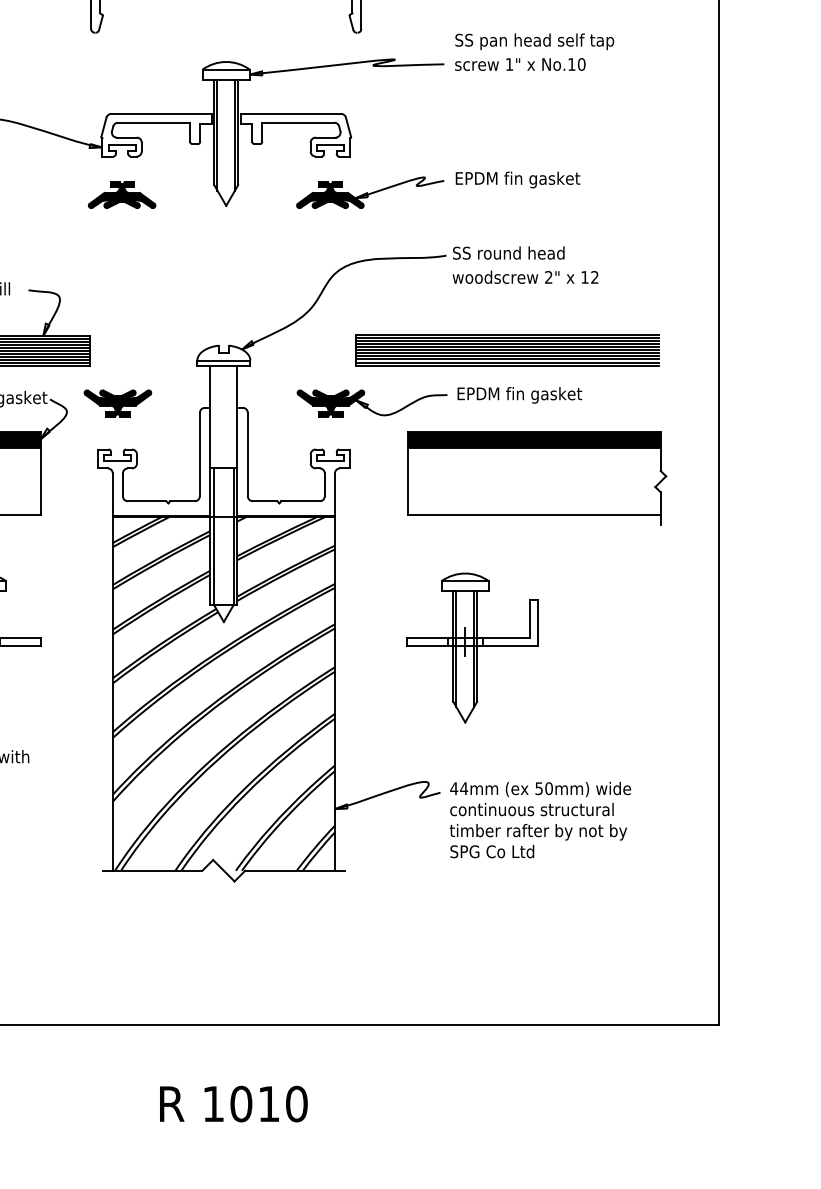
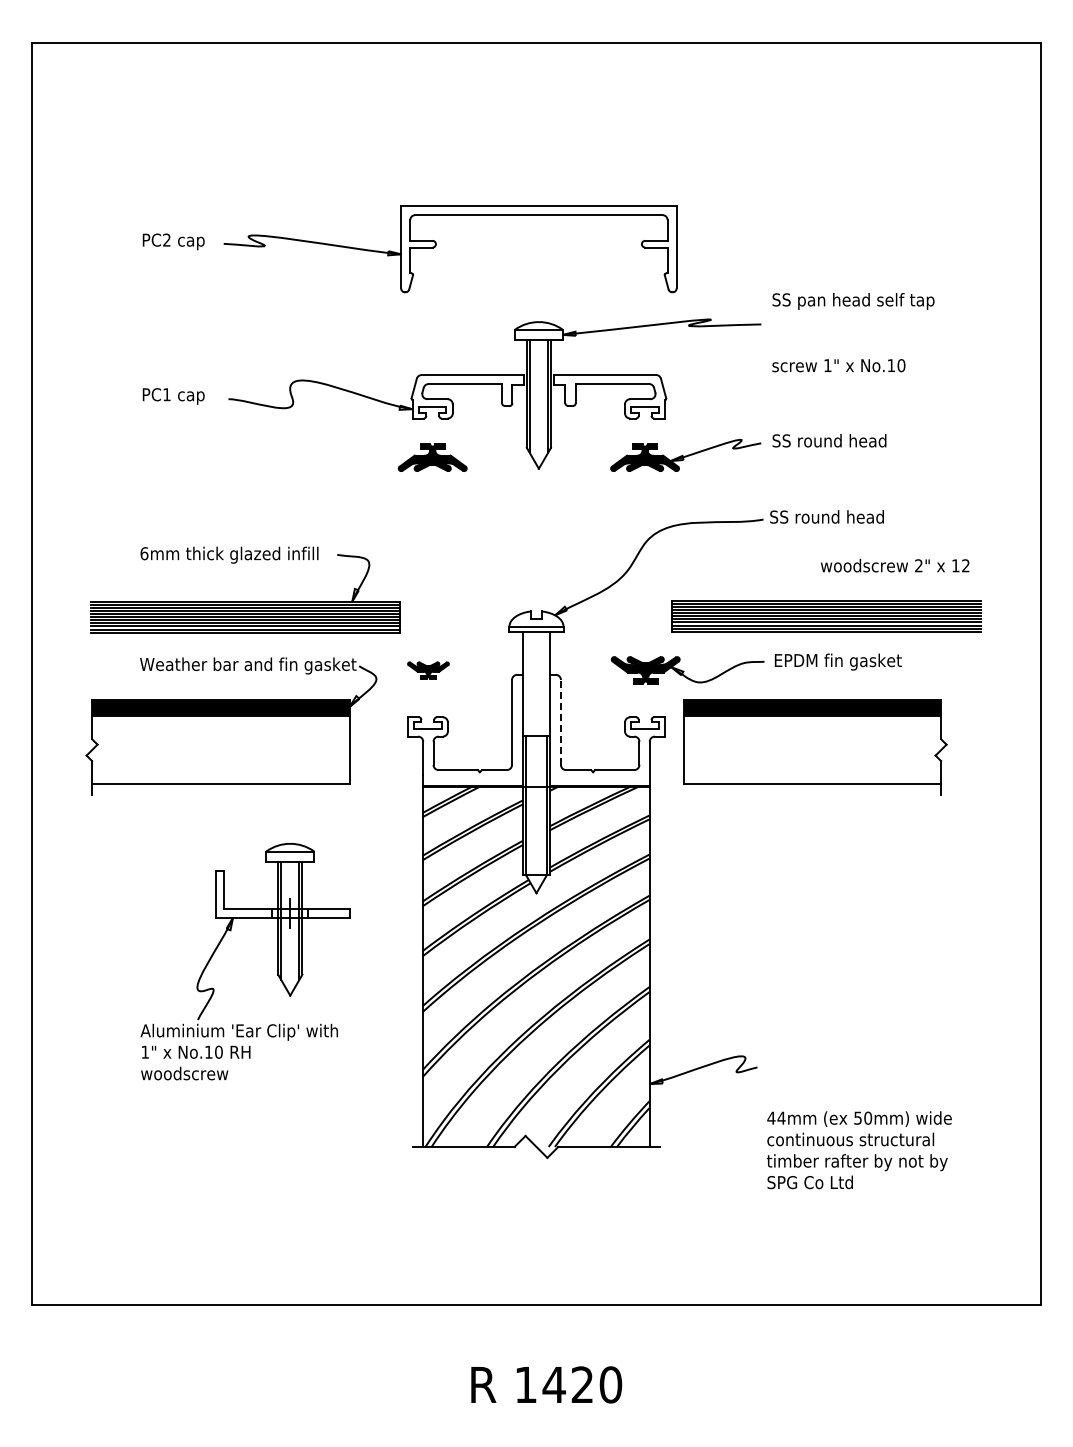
text: (519, 64) -> (838, 365), moved
text: (518, 180) -> (836, 442), EPDM fin gasket -> SS round head
text: (525, 277) -> (895, 565), moved
part: (117, 403) -> (428, 670), size x0.6
line: (247, 453) -> (560, 721), solid -> dashed
part: (537, 479) -> (815, 747), moved
part: (471, 647) -> (789, 919), removed
text: (539, 820) -> (858, 1150), moved
text: (254, 1103) -> (567, 1384), 1010 -> 1420

